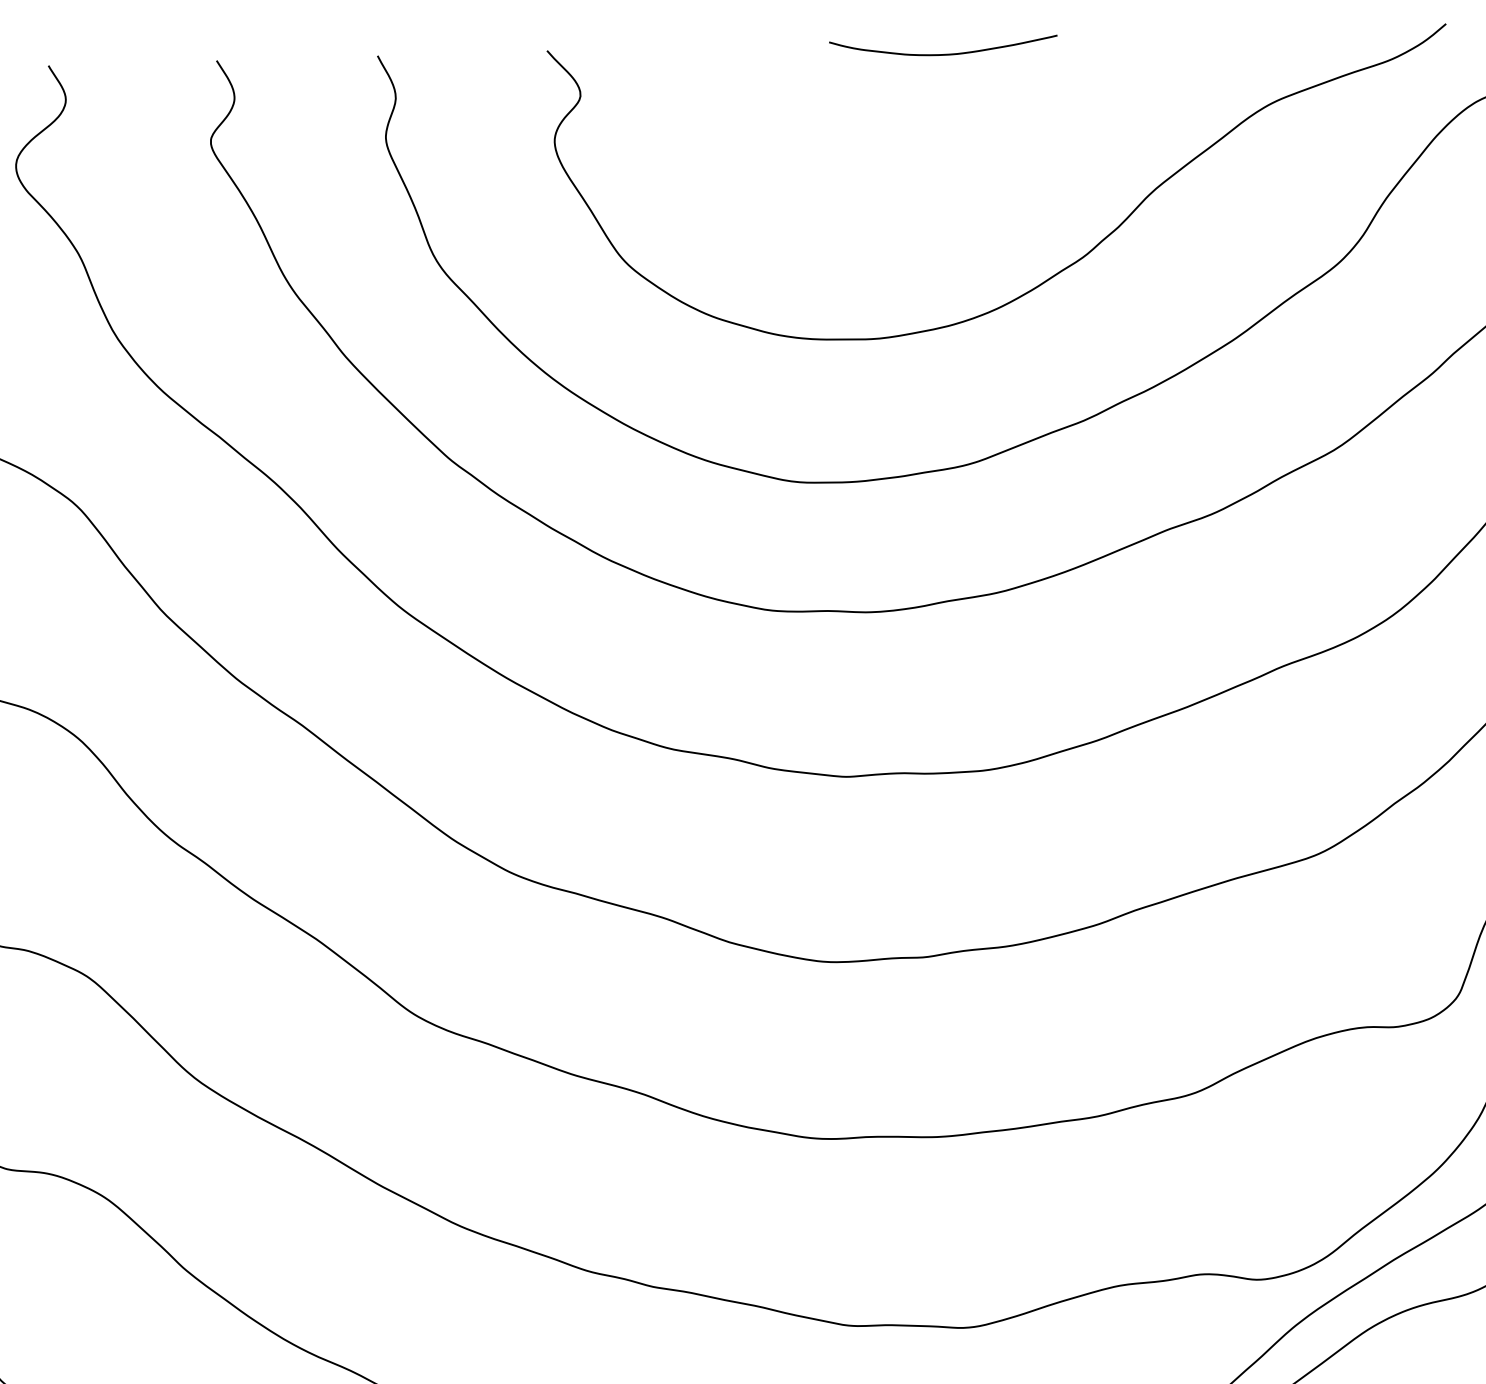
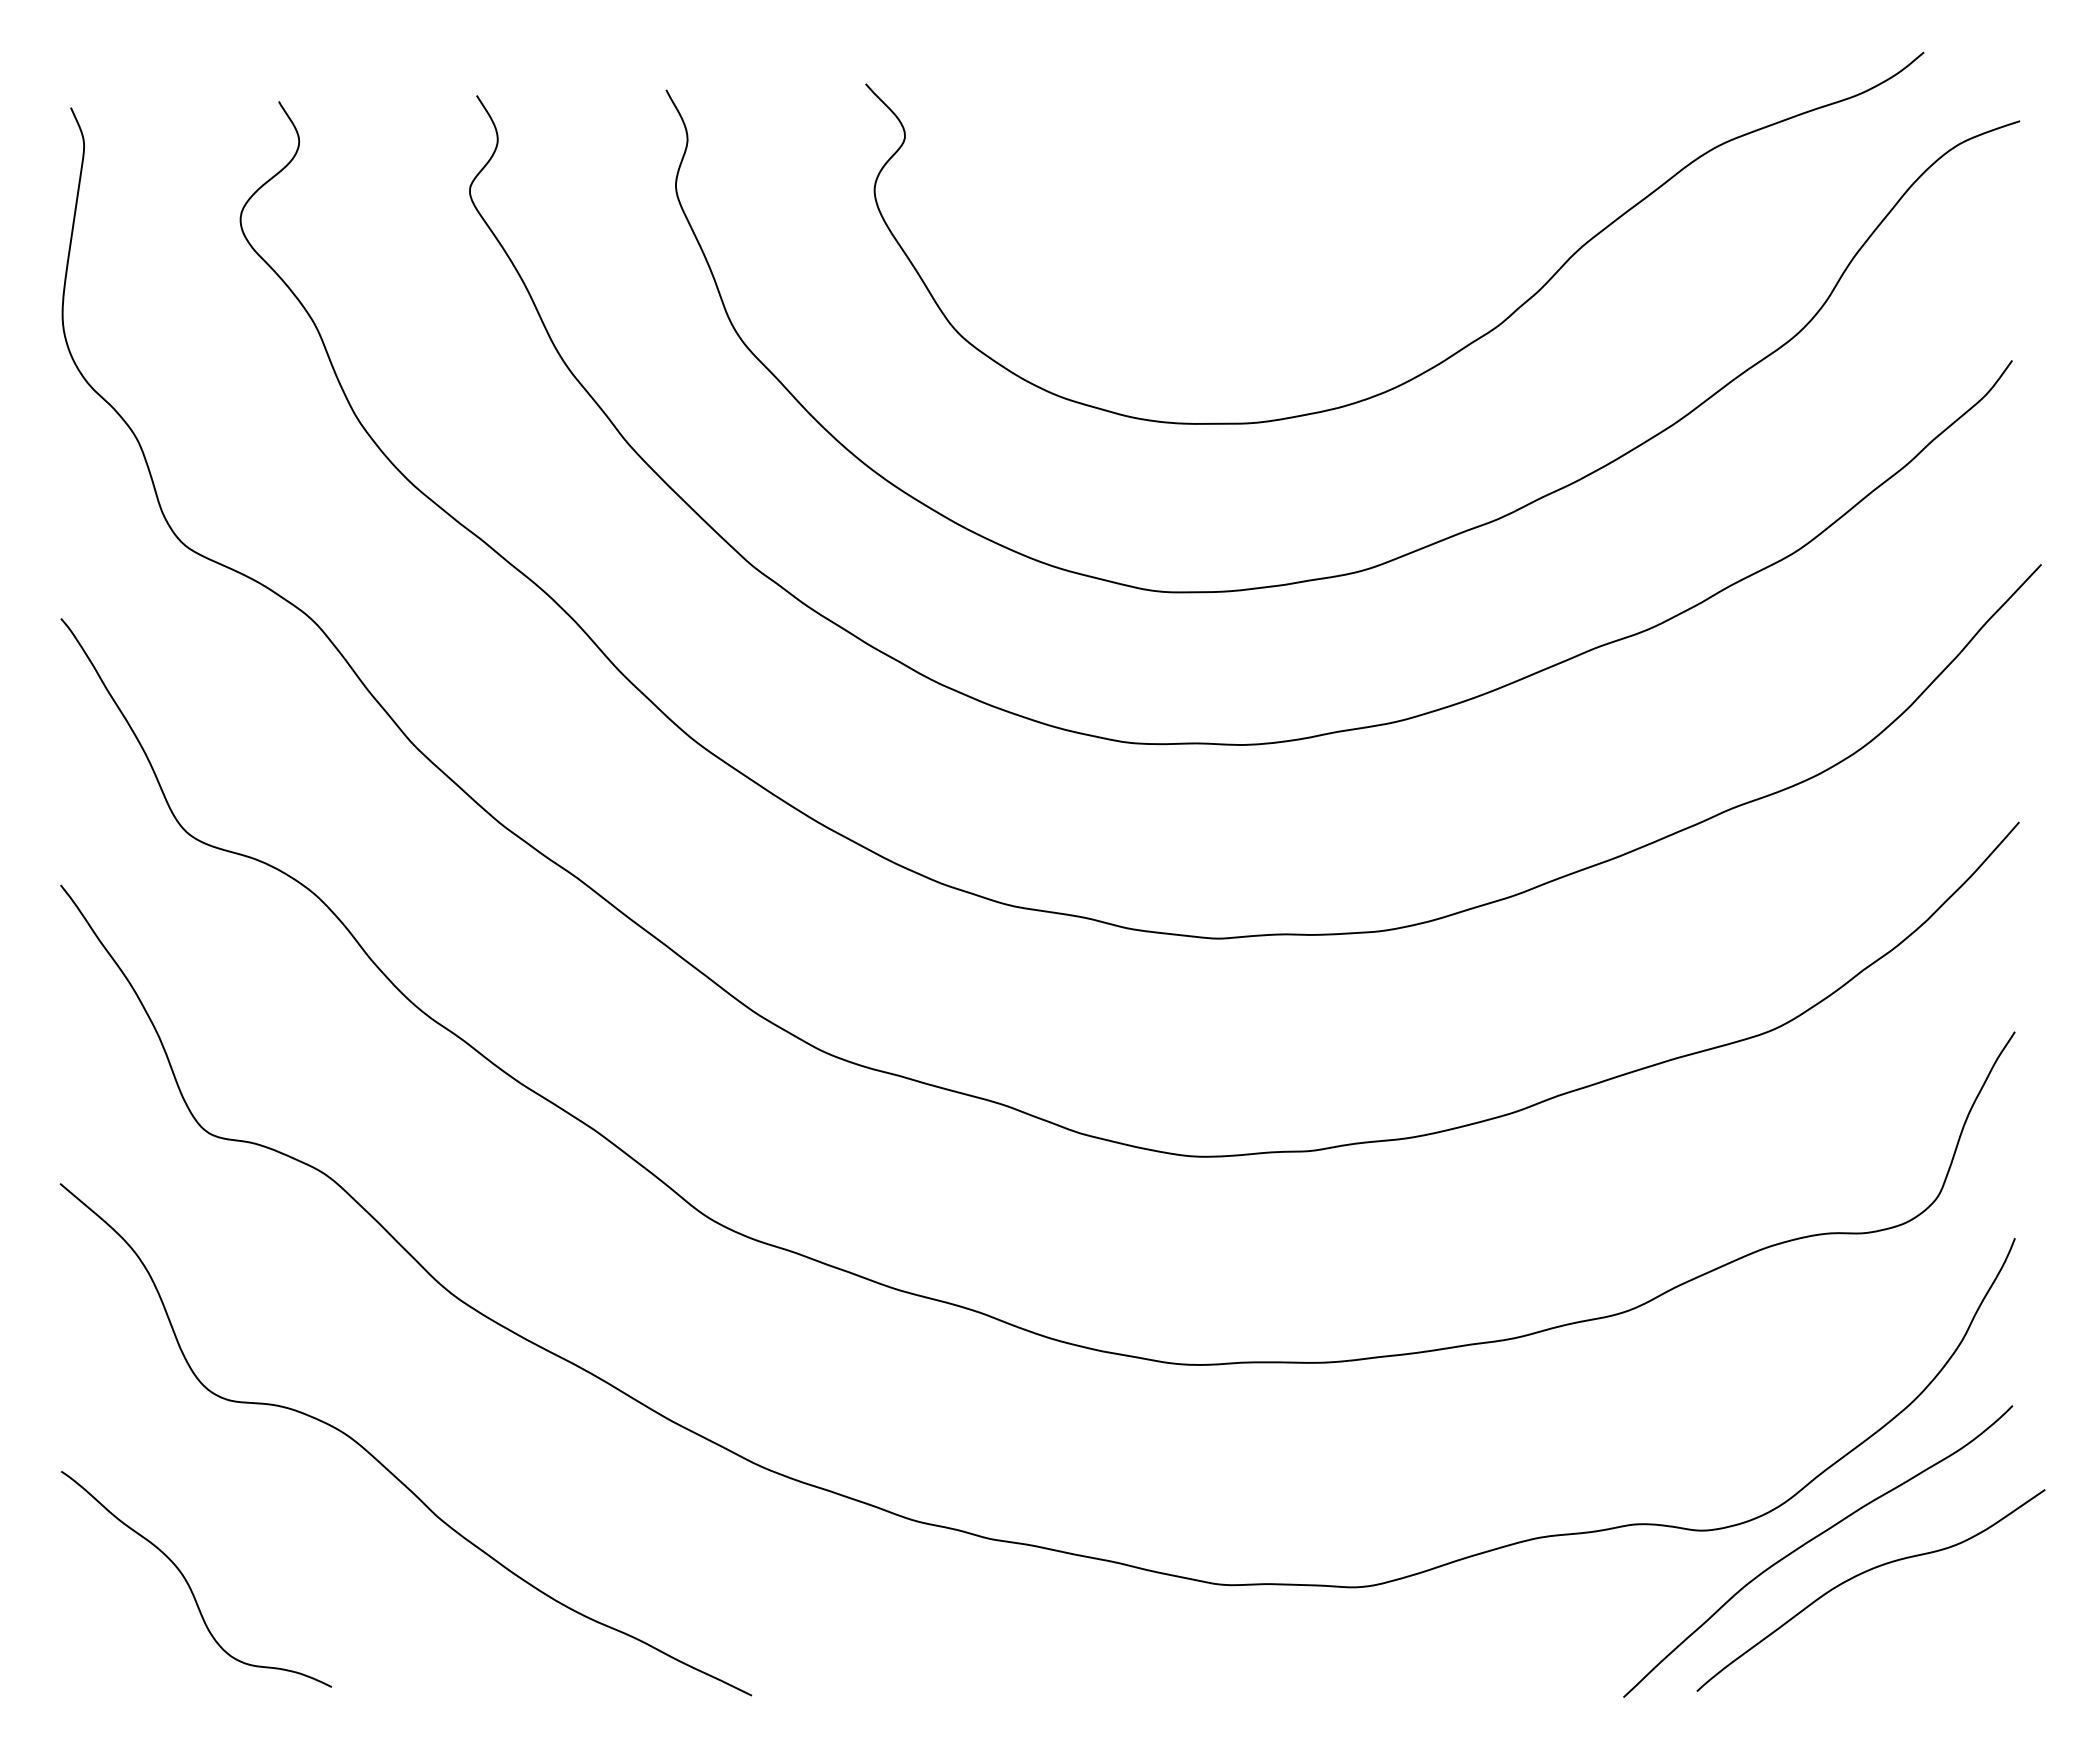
curve: (942, 53) -> (1331, 87), removed

